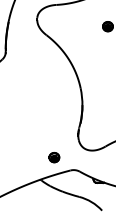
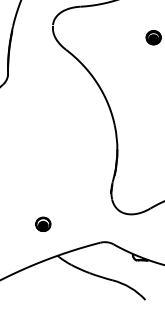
part: (54, 157) -> (43, 223), moved

